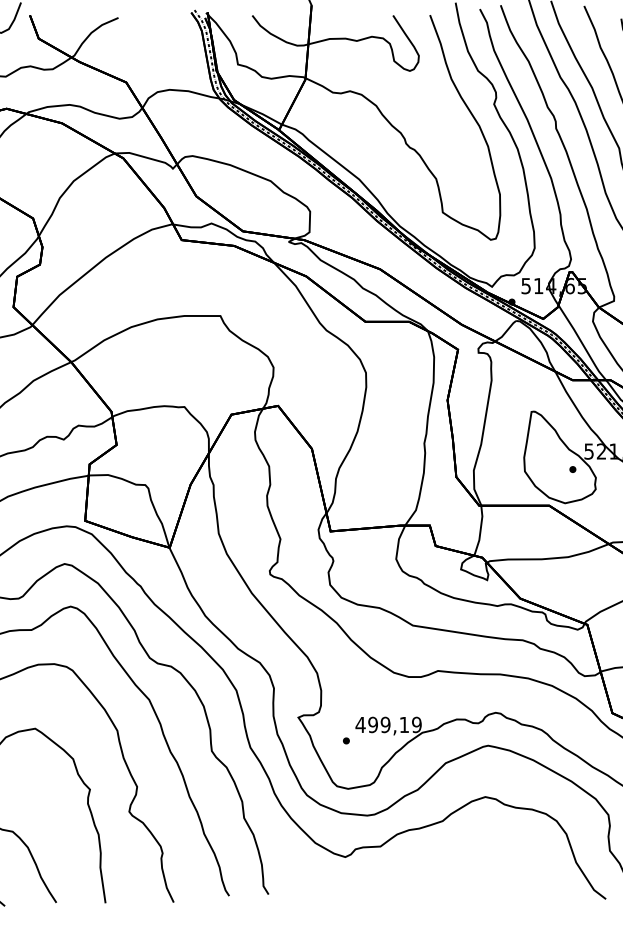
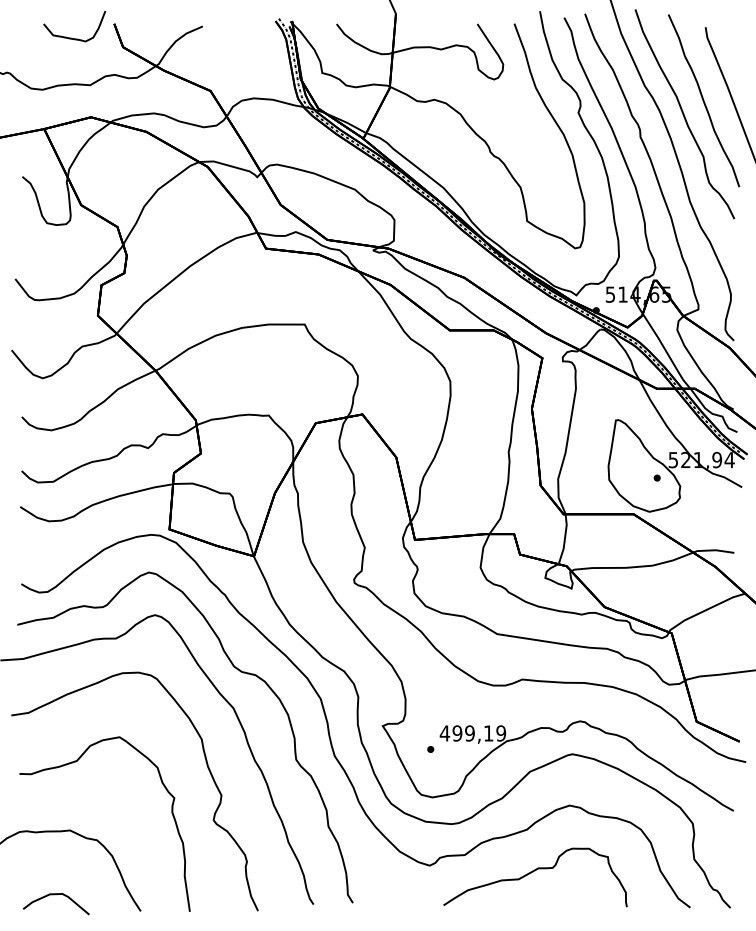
curve: (449, 863) -> (533, 872), added

